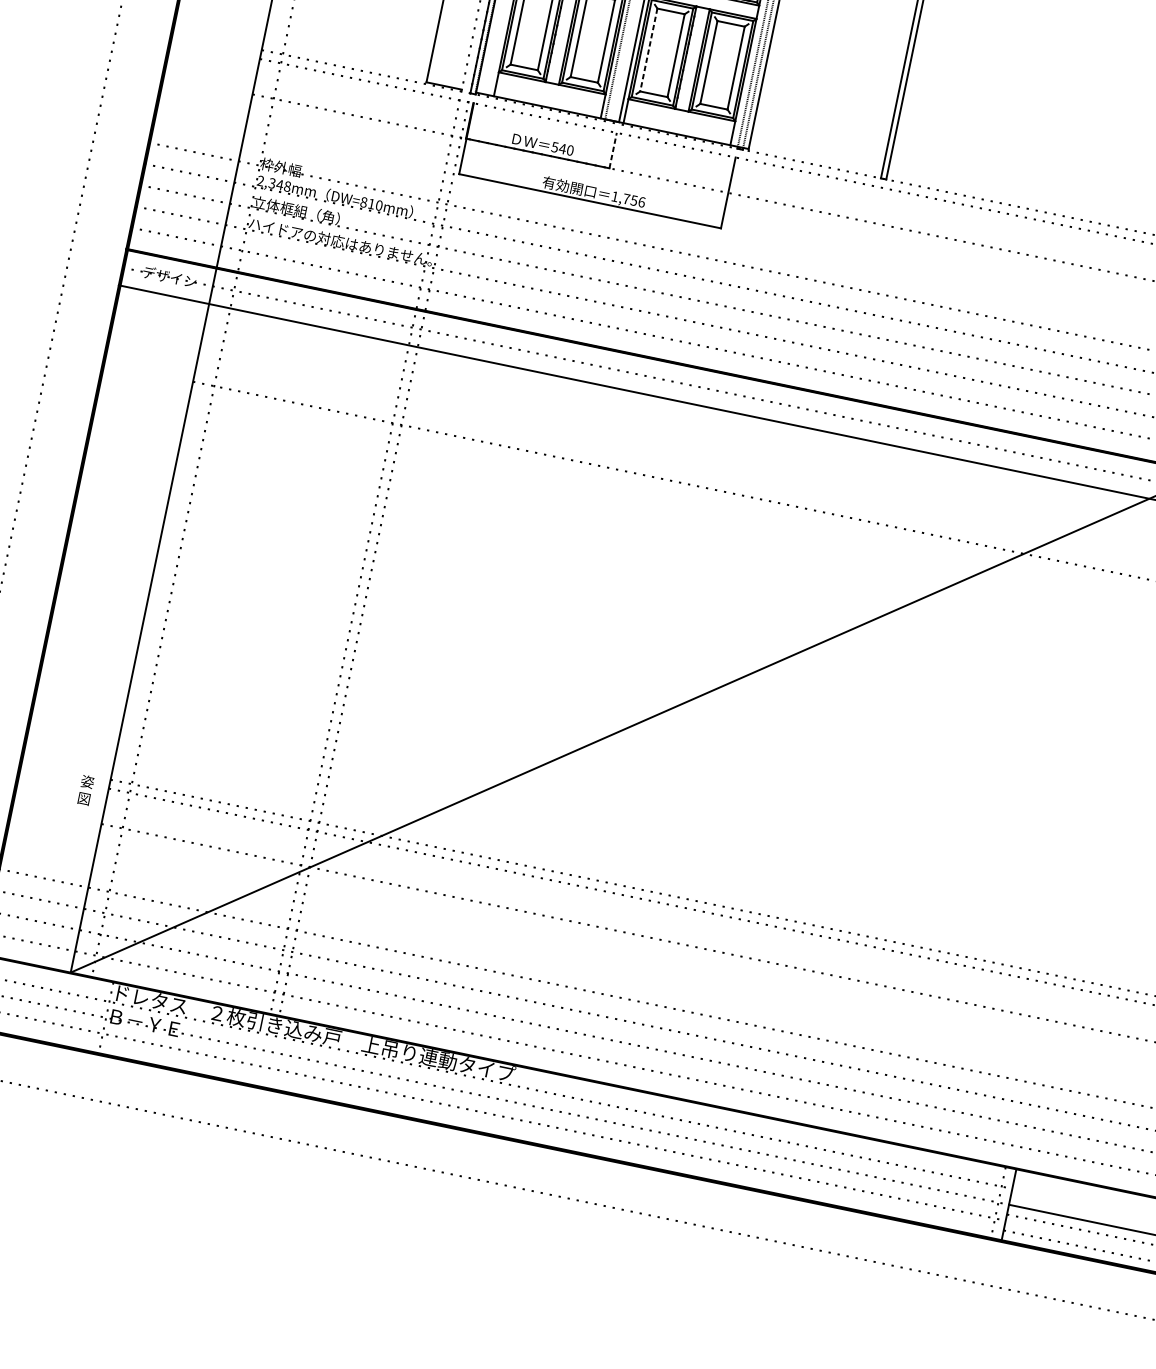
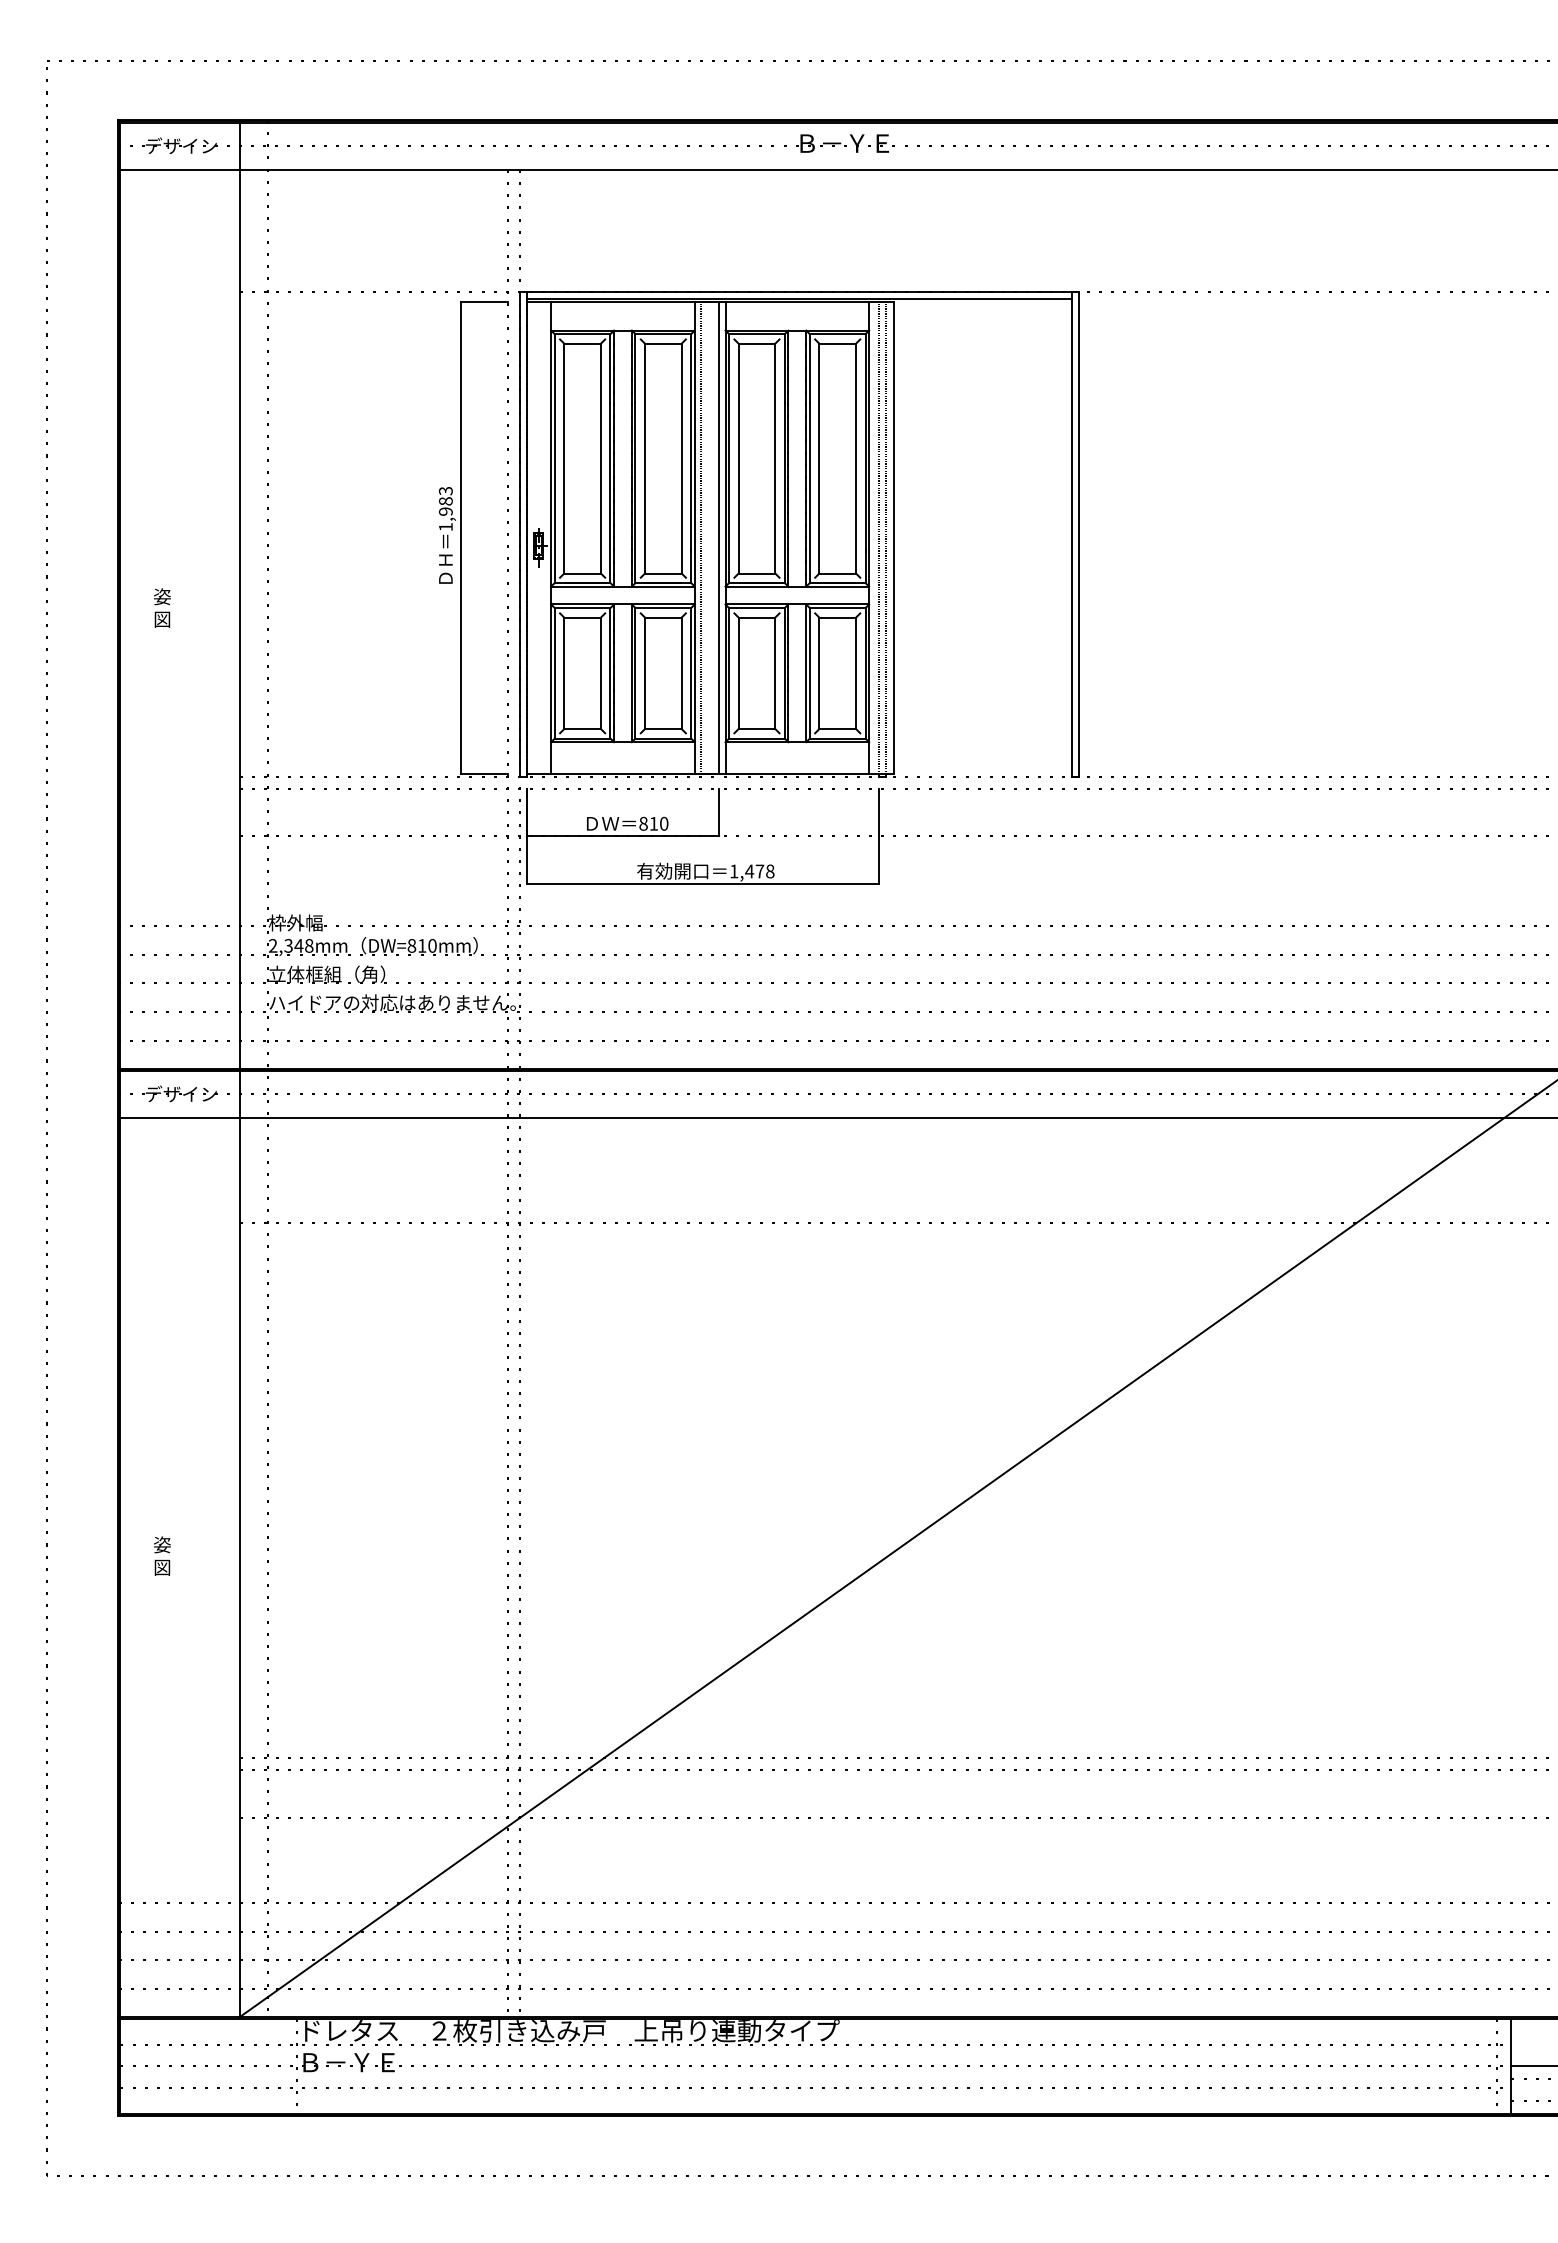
line: (648, 50) -> (738, 673), dashed -> solid
text: (558, 147) -> (648, 823), 540 -> 810
line: (613, 150) -> (719, 812), dashed -> solid
text: (633, 200) -> (759, 871), 1,756 -> 1,478
text: (86, 789) -> (162, 1555), moved

